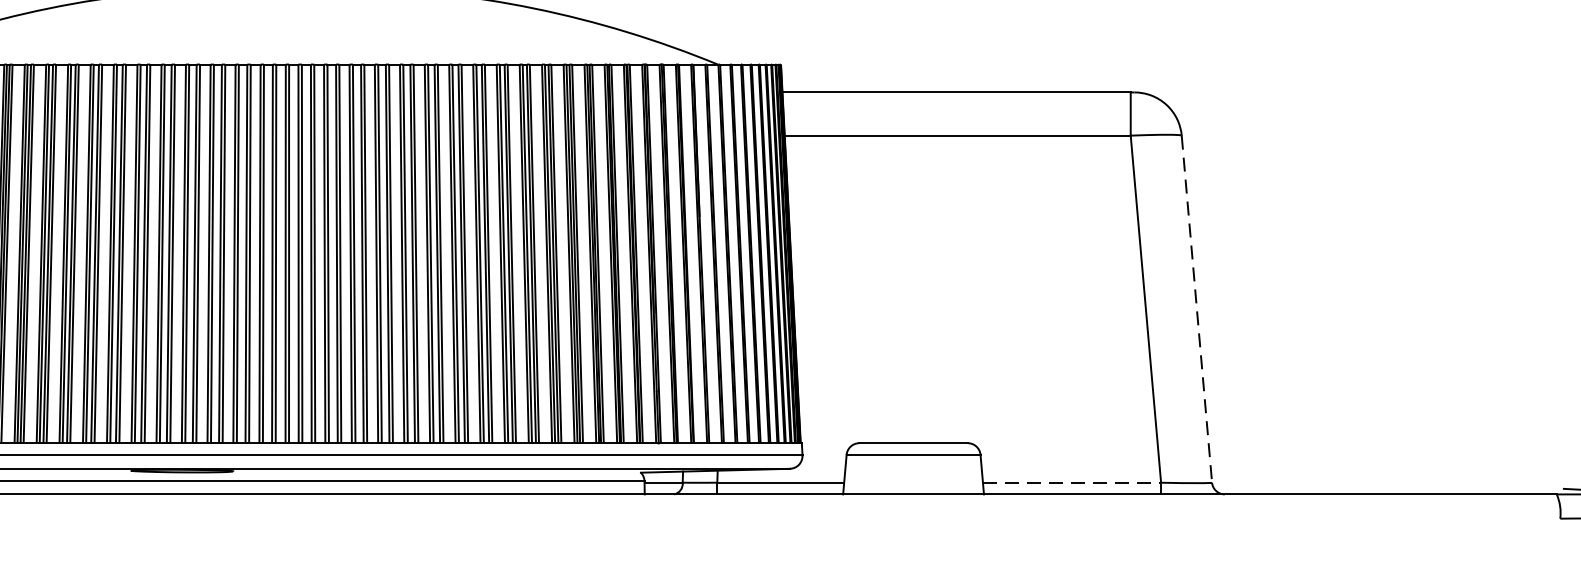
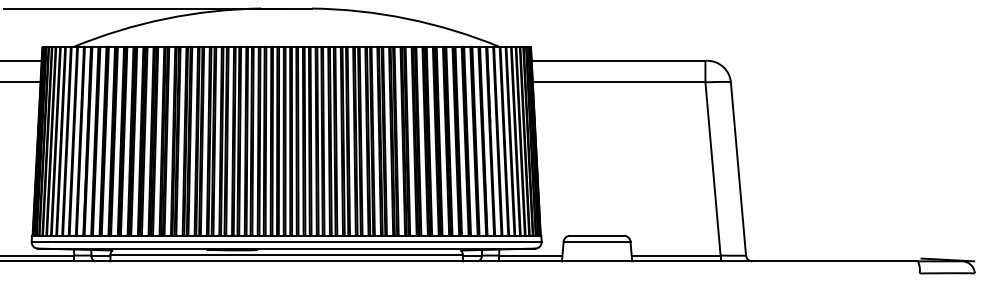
line: (1196, 308) -> (738, 168), dashed -> solid
line: (1072, 482) -> (676, 255), dashed -> solid

